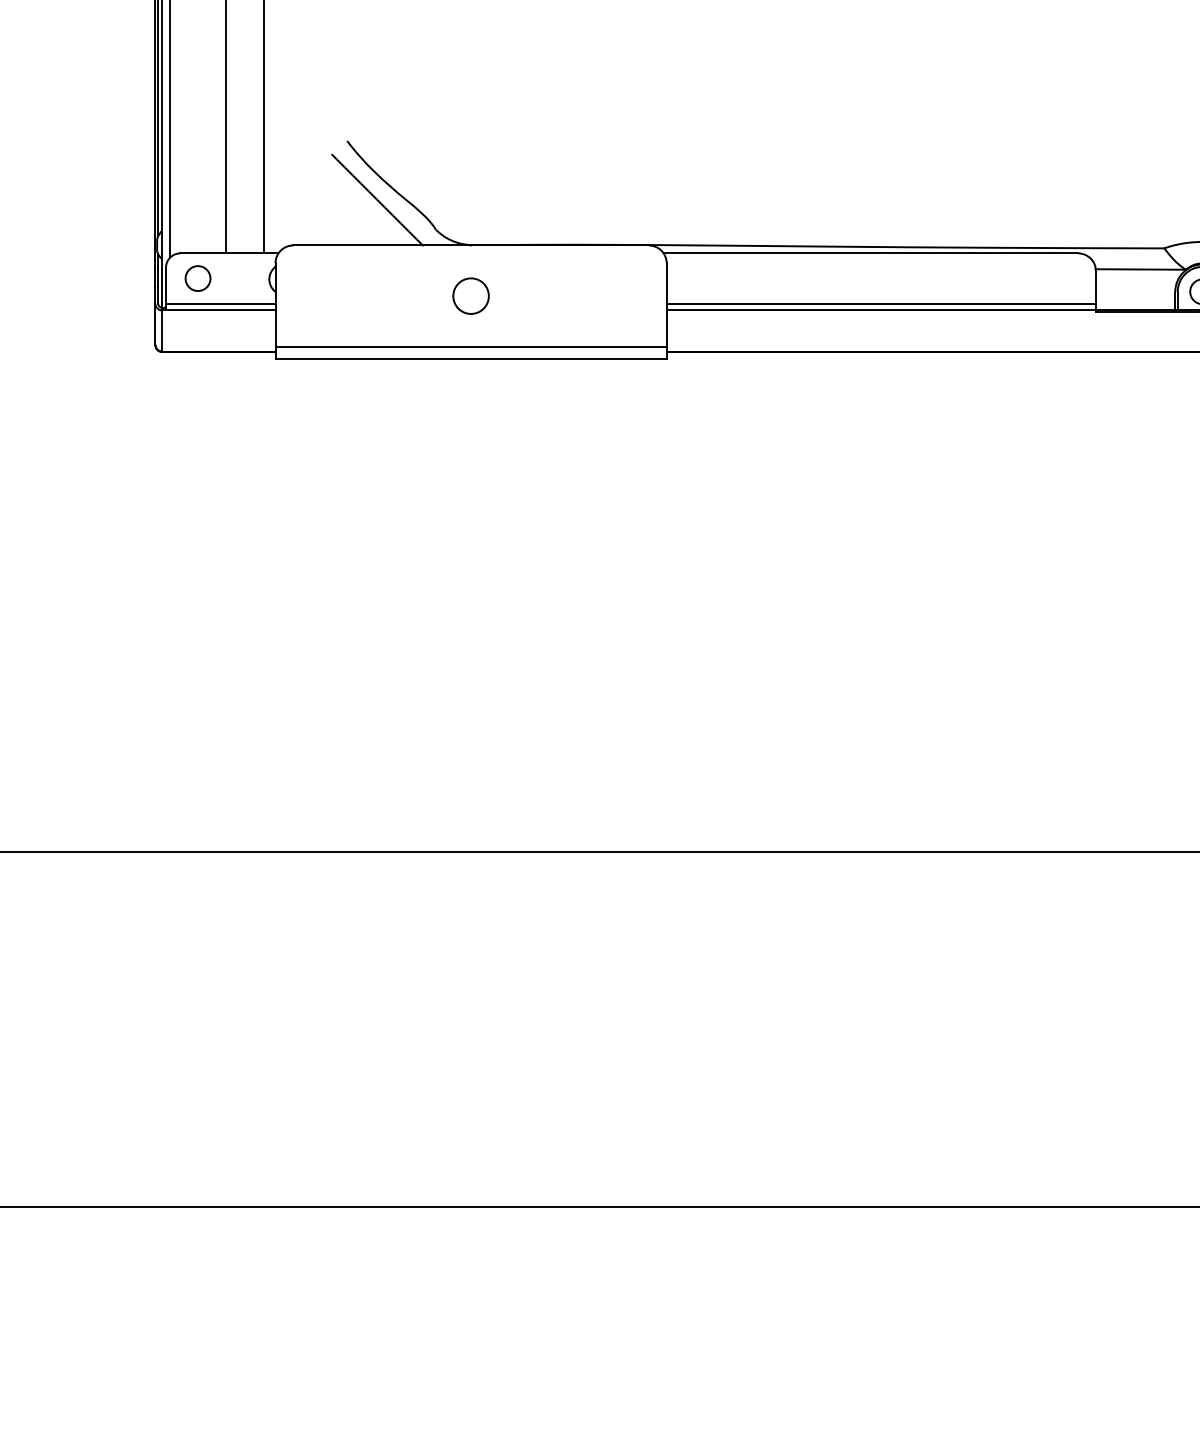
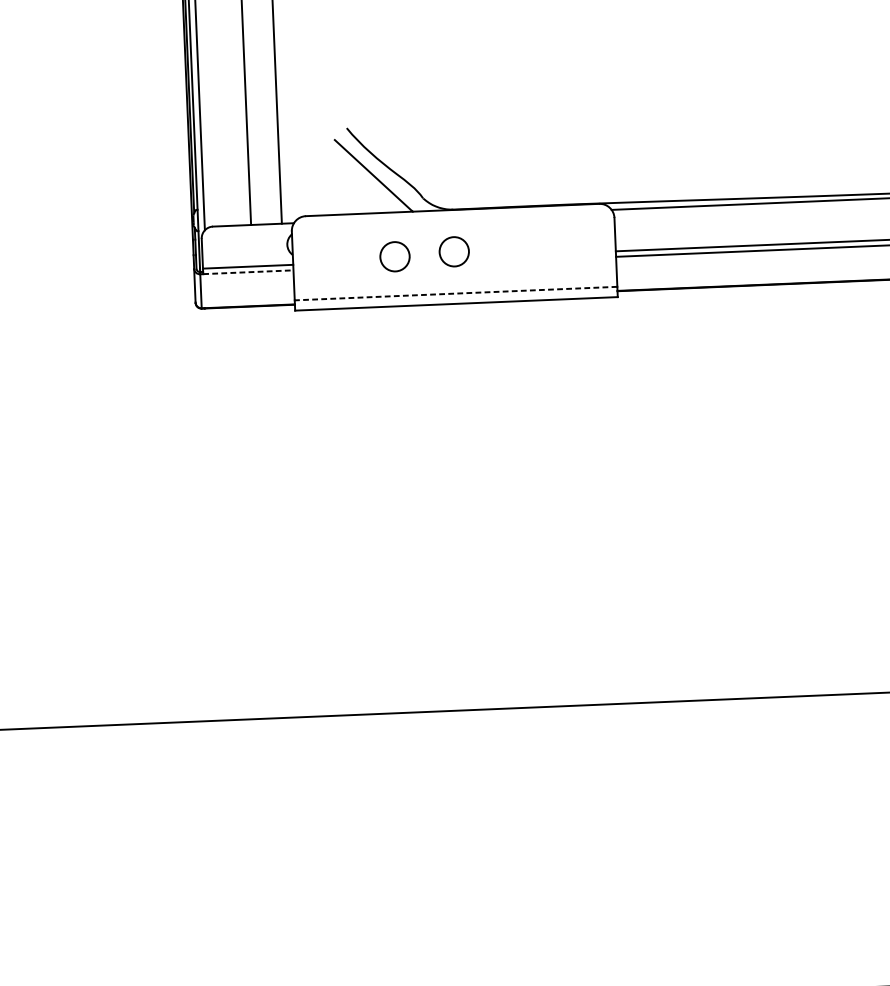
circle: (197, 278) -> (228, 246), removed
circle: (398, 298) -> (394, 256), added
line: (220, 310) -> (248, 272), solid -> dashed
line: (471, 346) -> (456, 293), solid -> dashed

